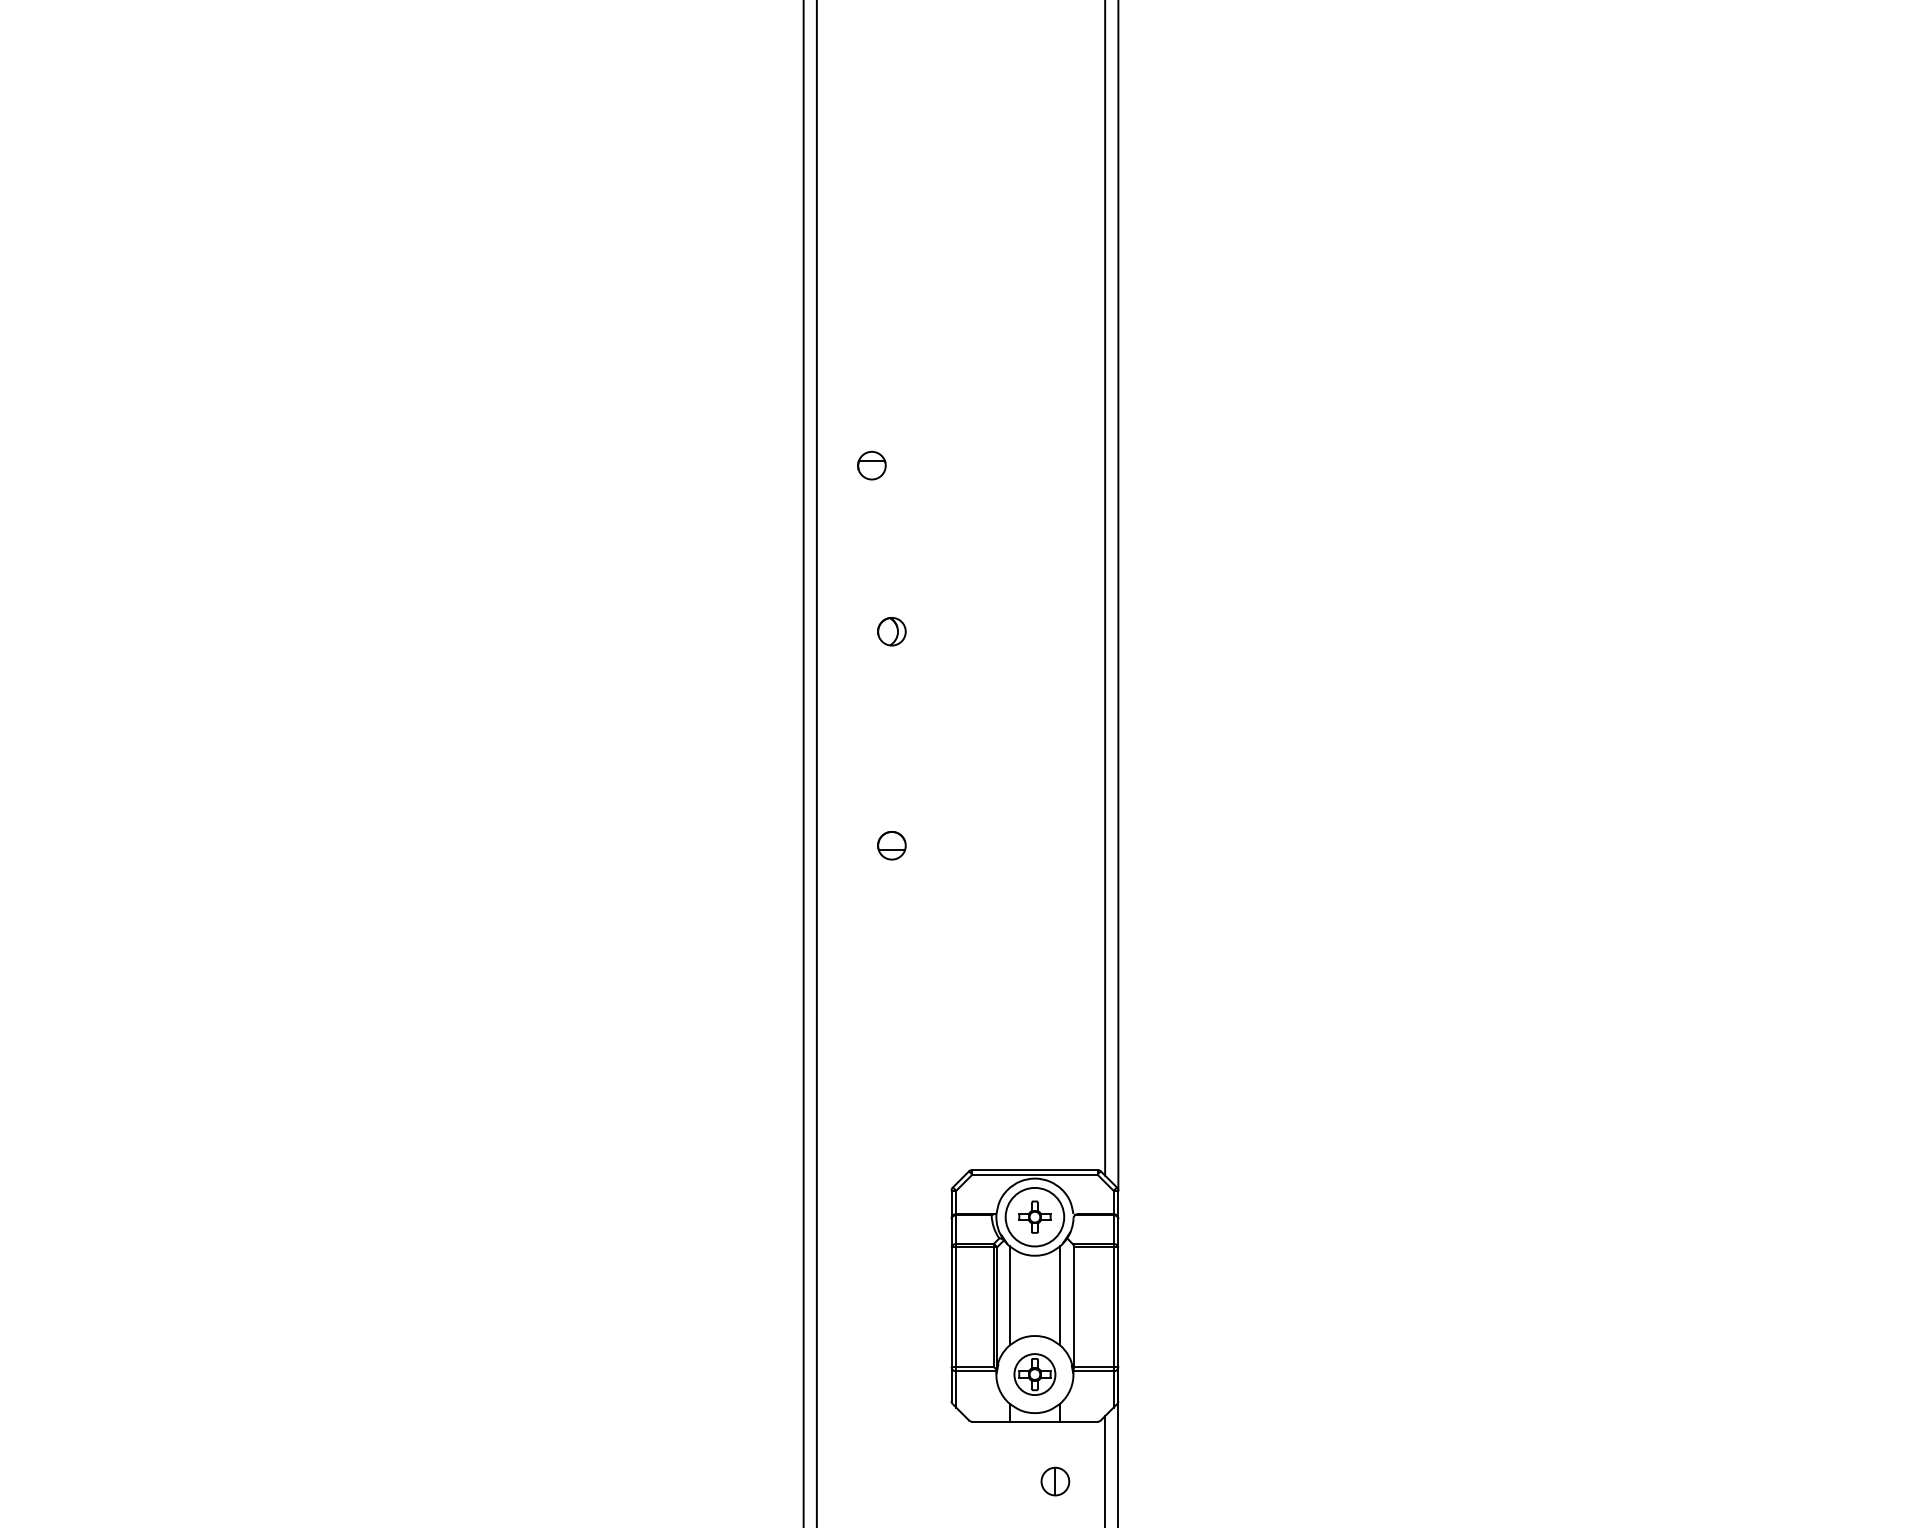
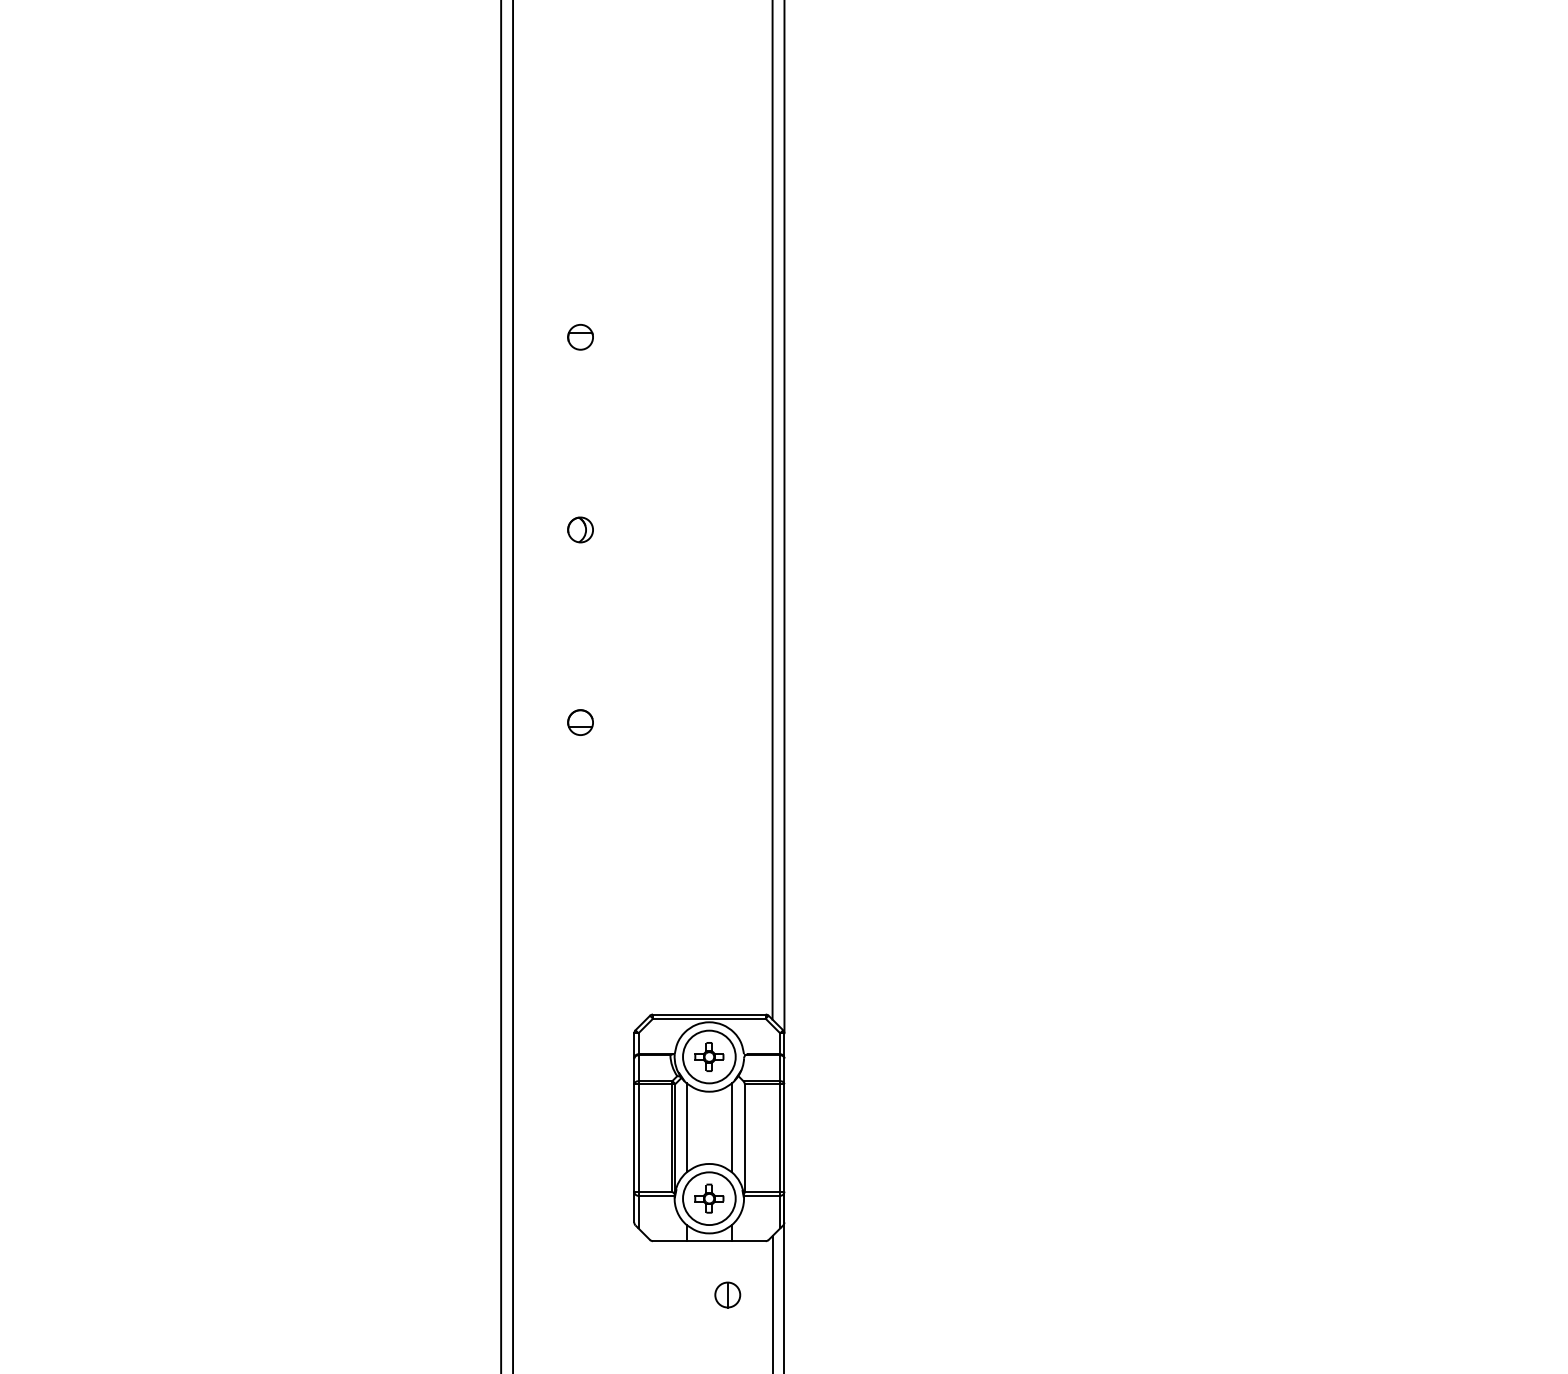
part: (871, 465) -> (580, 337), moved
circle: (1034, 1374) -> (708, 1198), size x1.43

